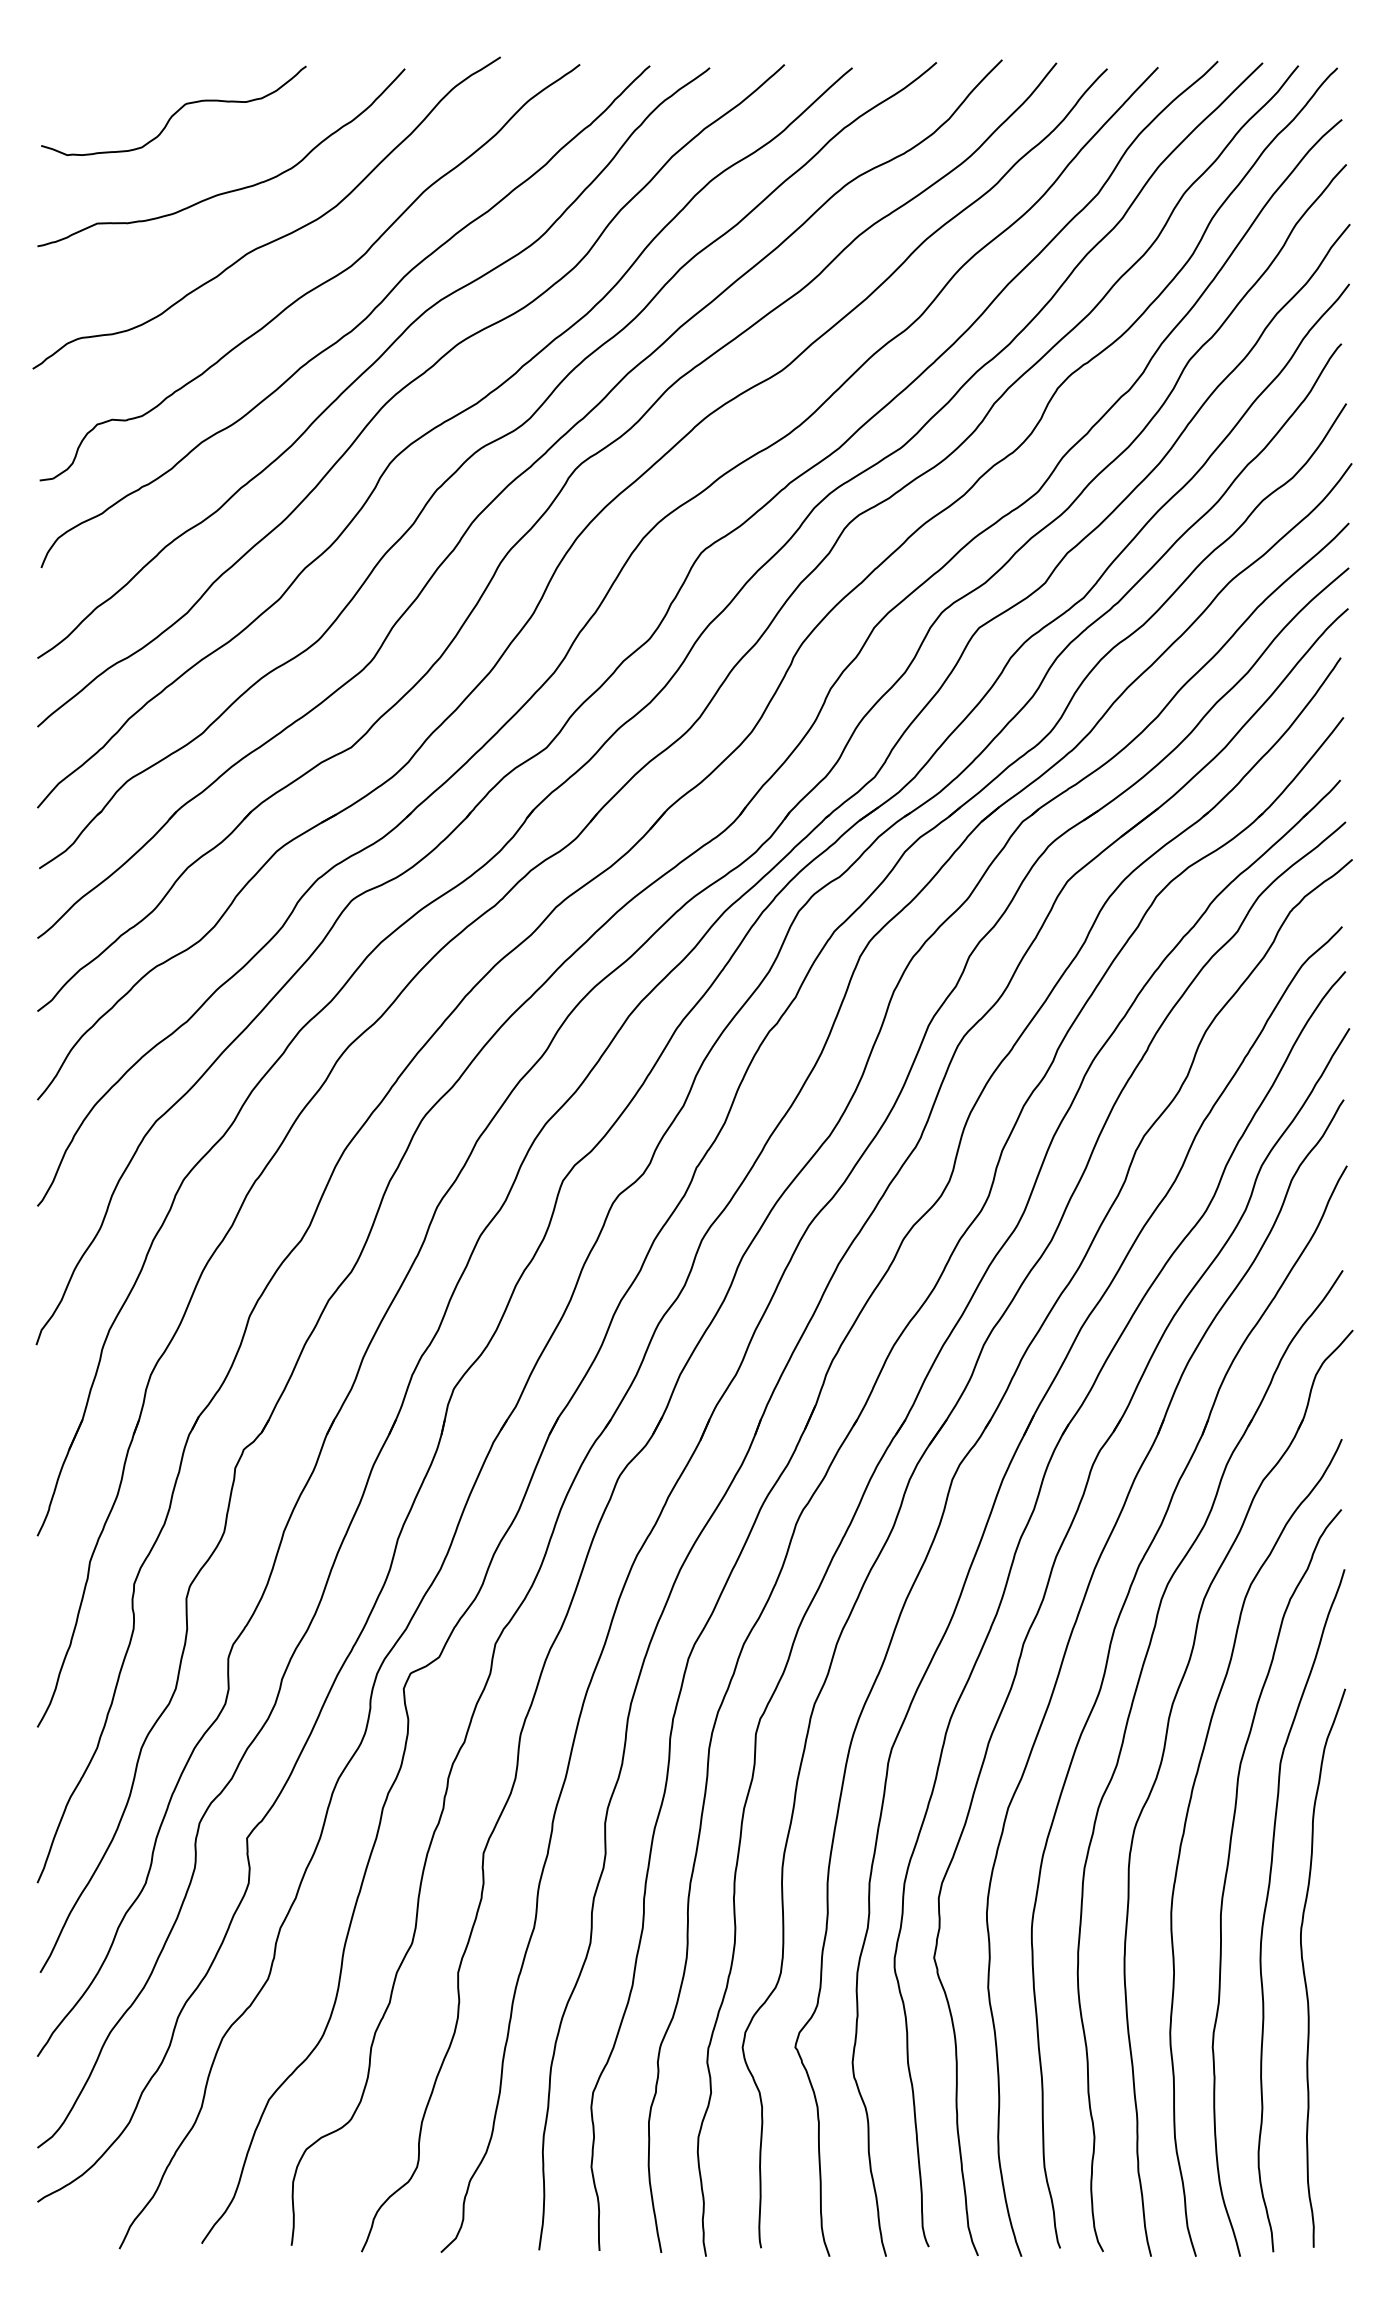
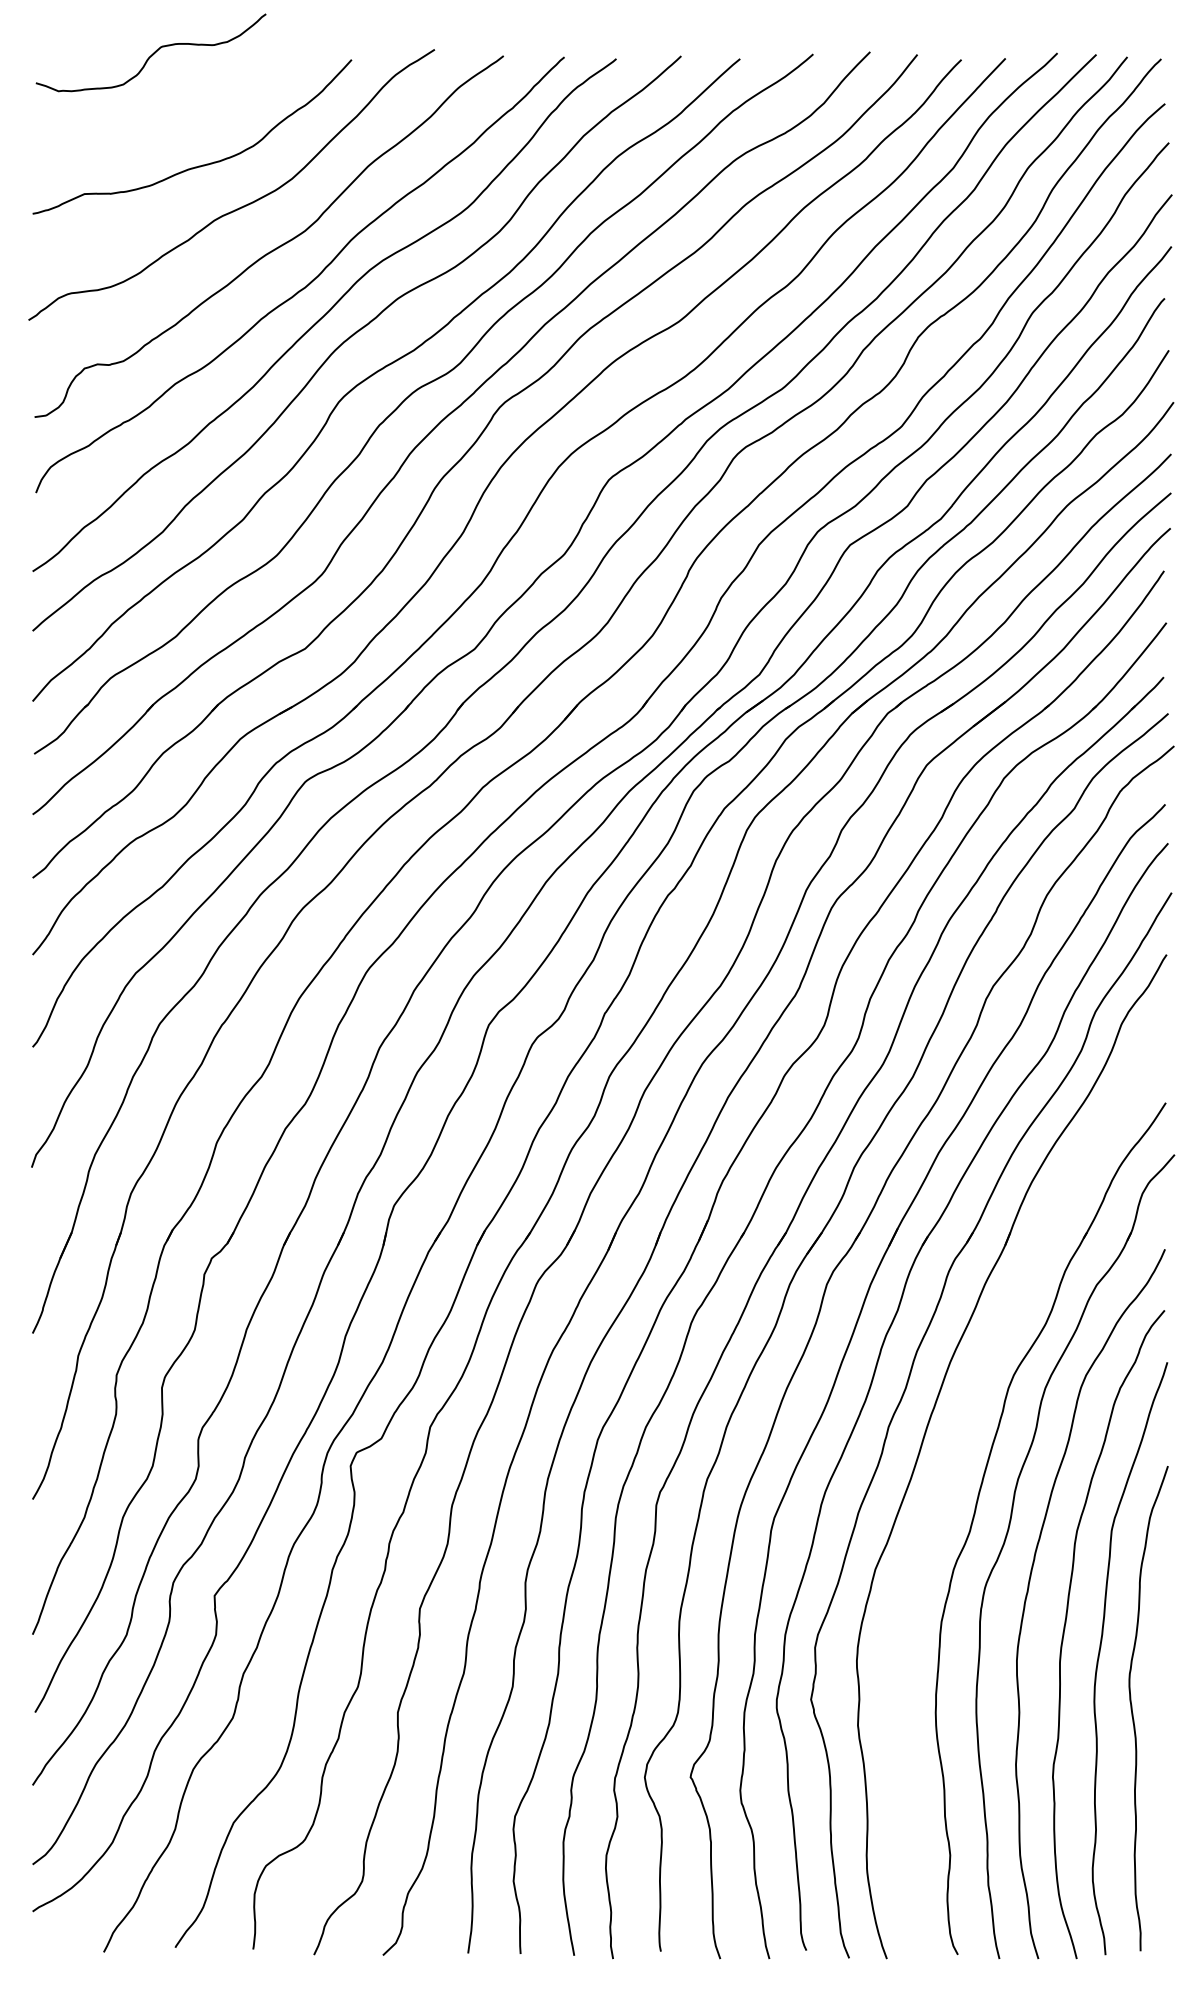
curve: (175, 111) -> (152, 53), moved
part: (1103, 1682) -> (958, 1460), removed

